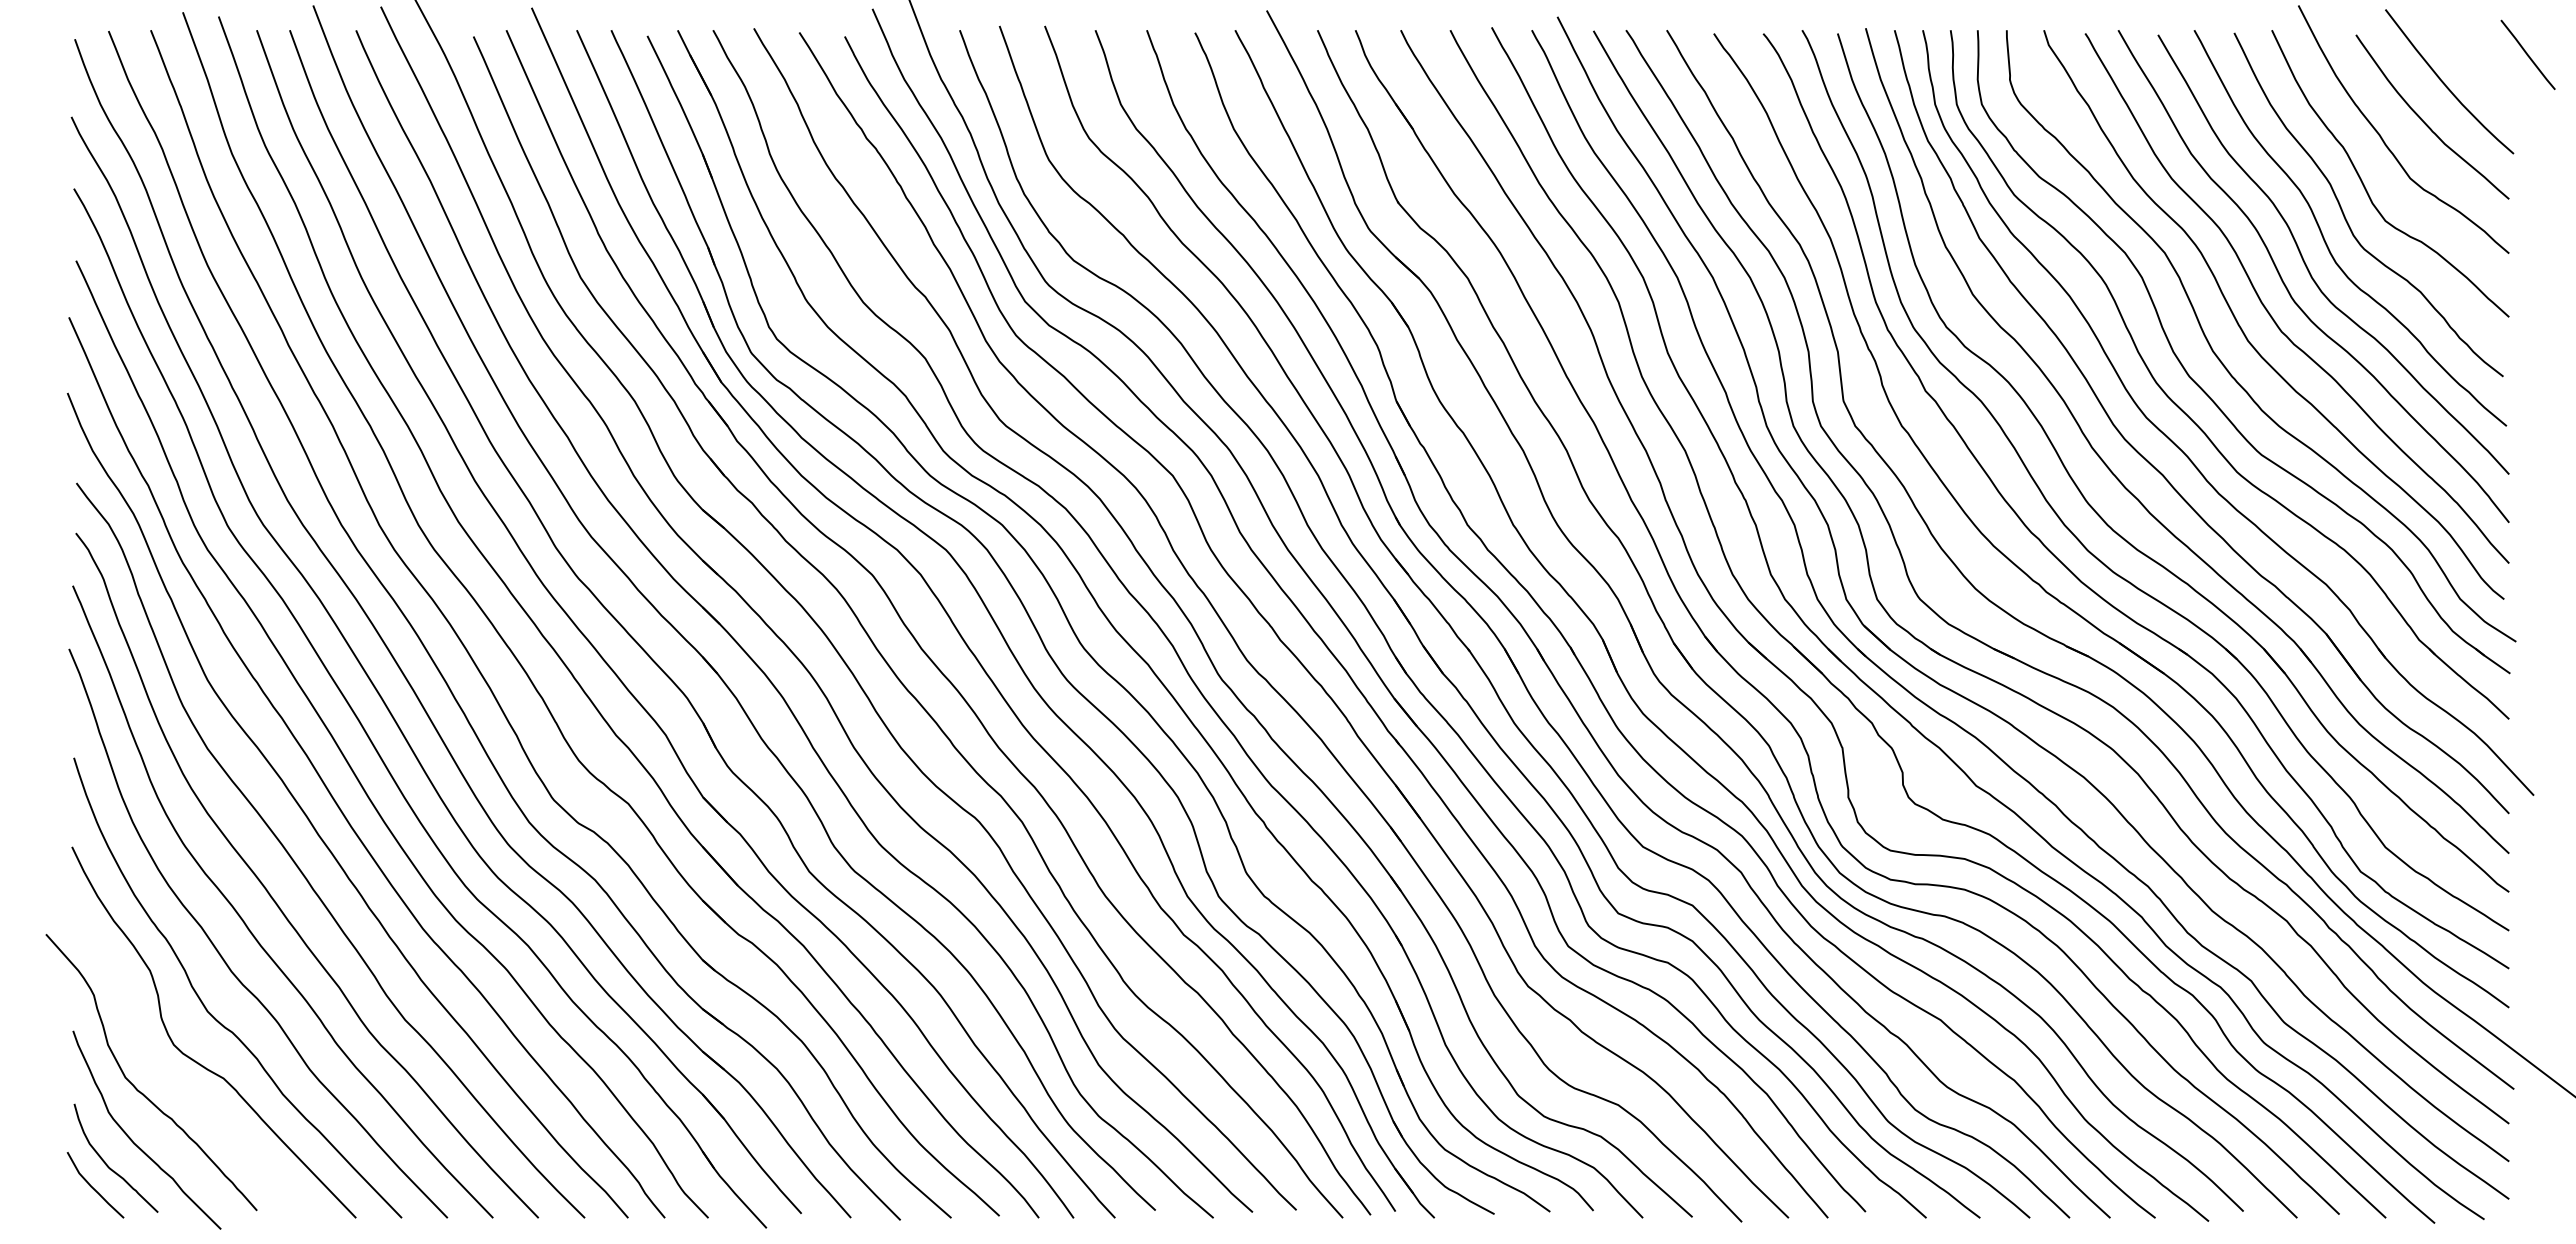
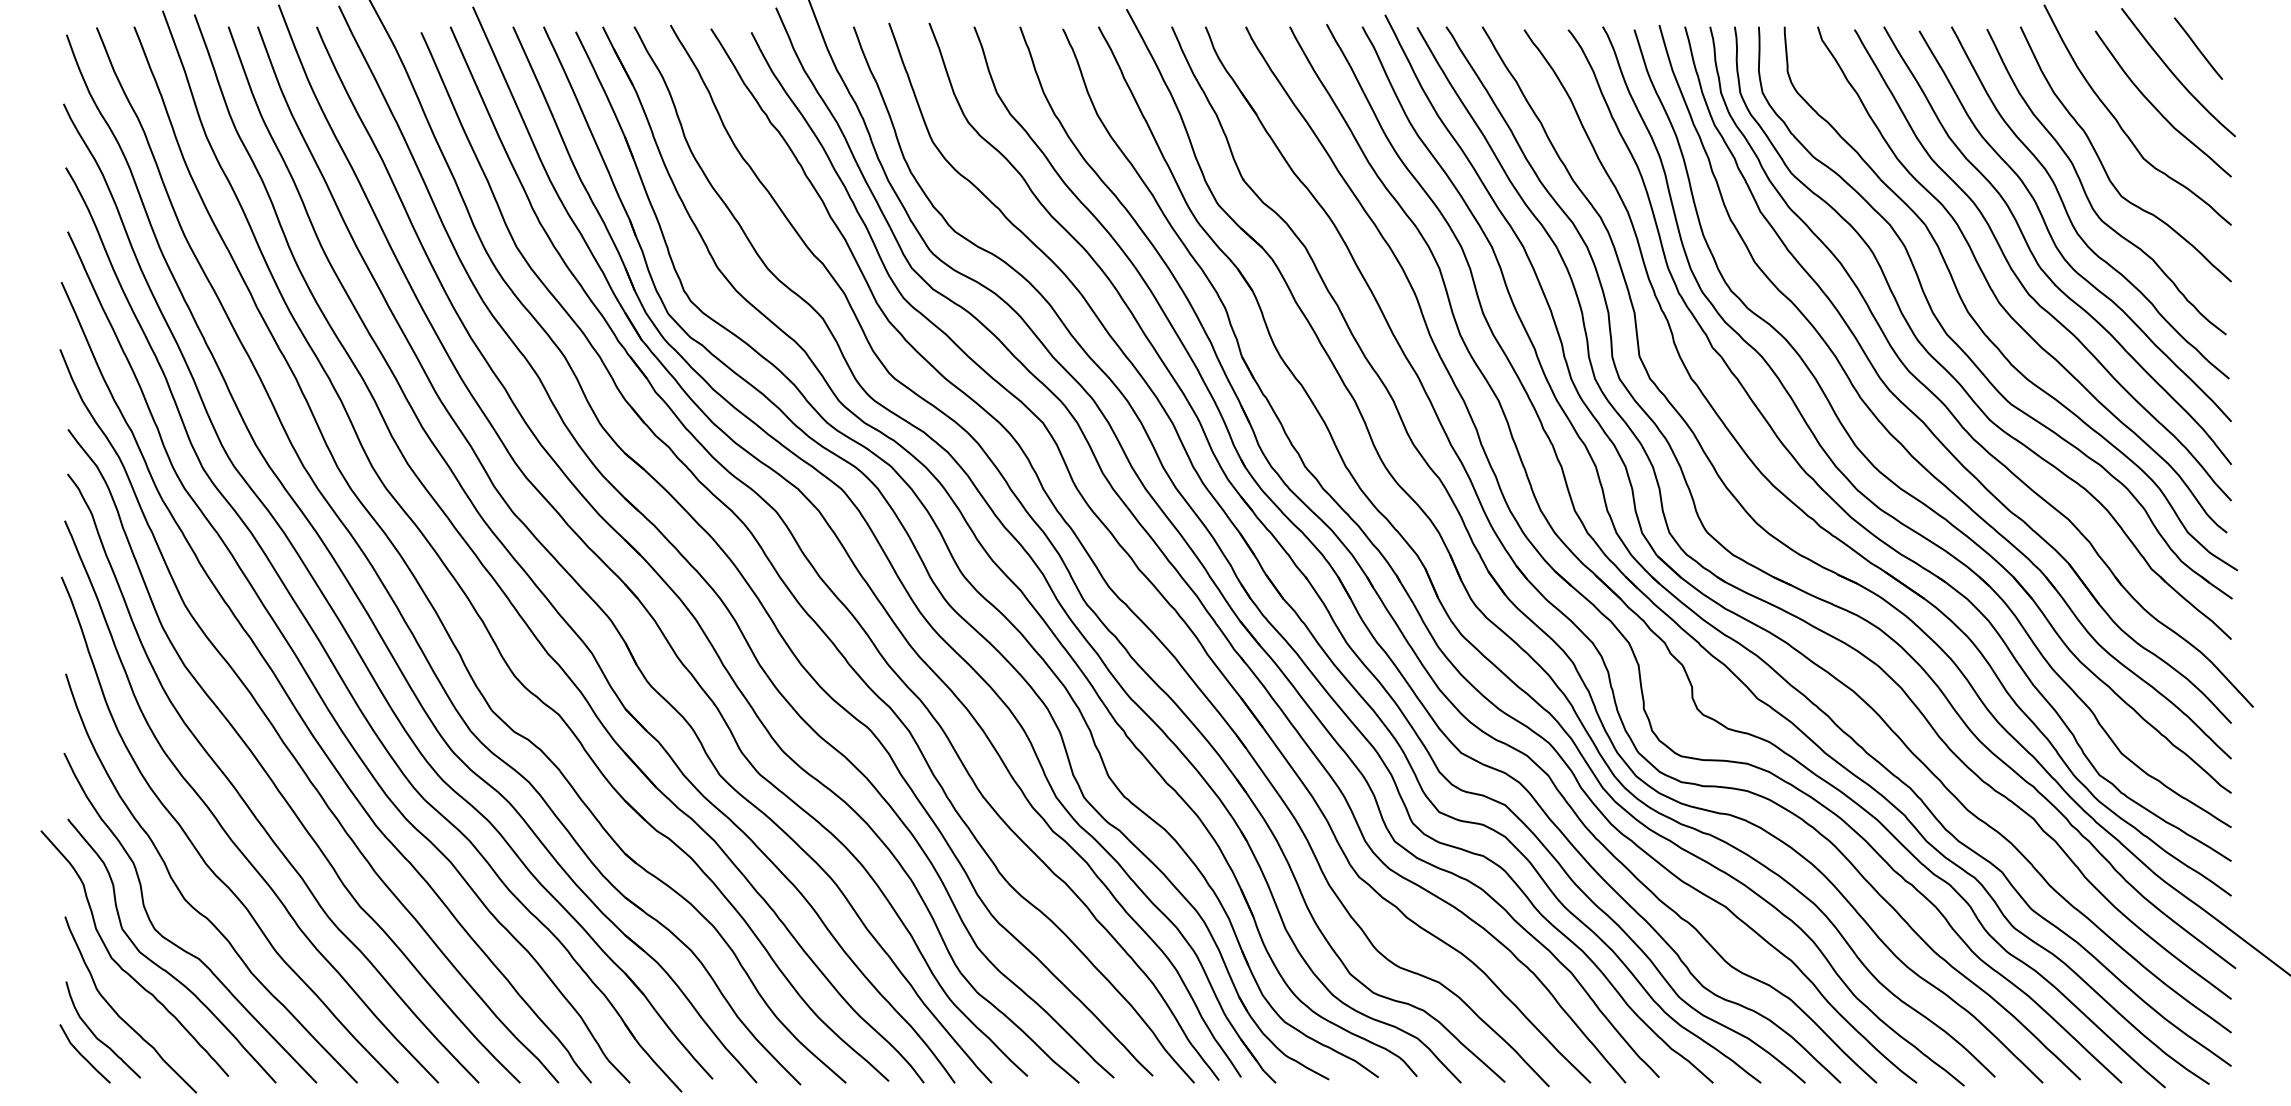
line: (2527, 54) -> (2197, 48), moved
curve: (181, 1087) -> (161, 966), added

